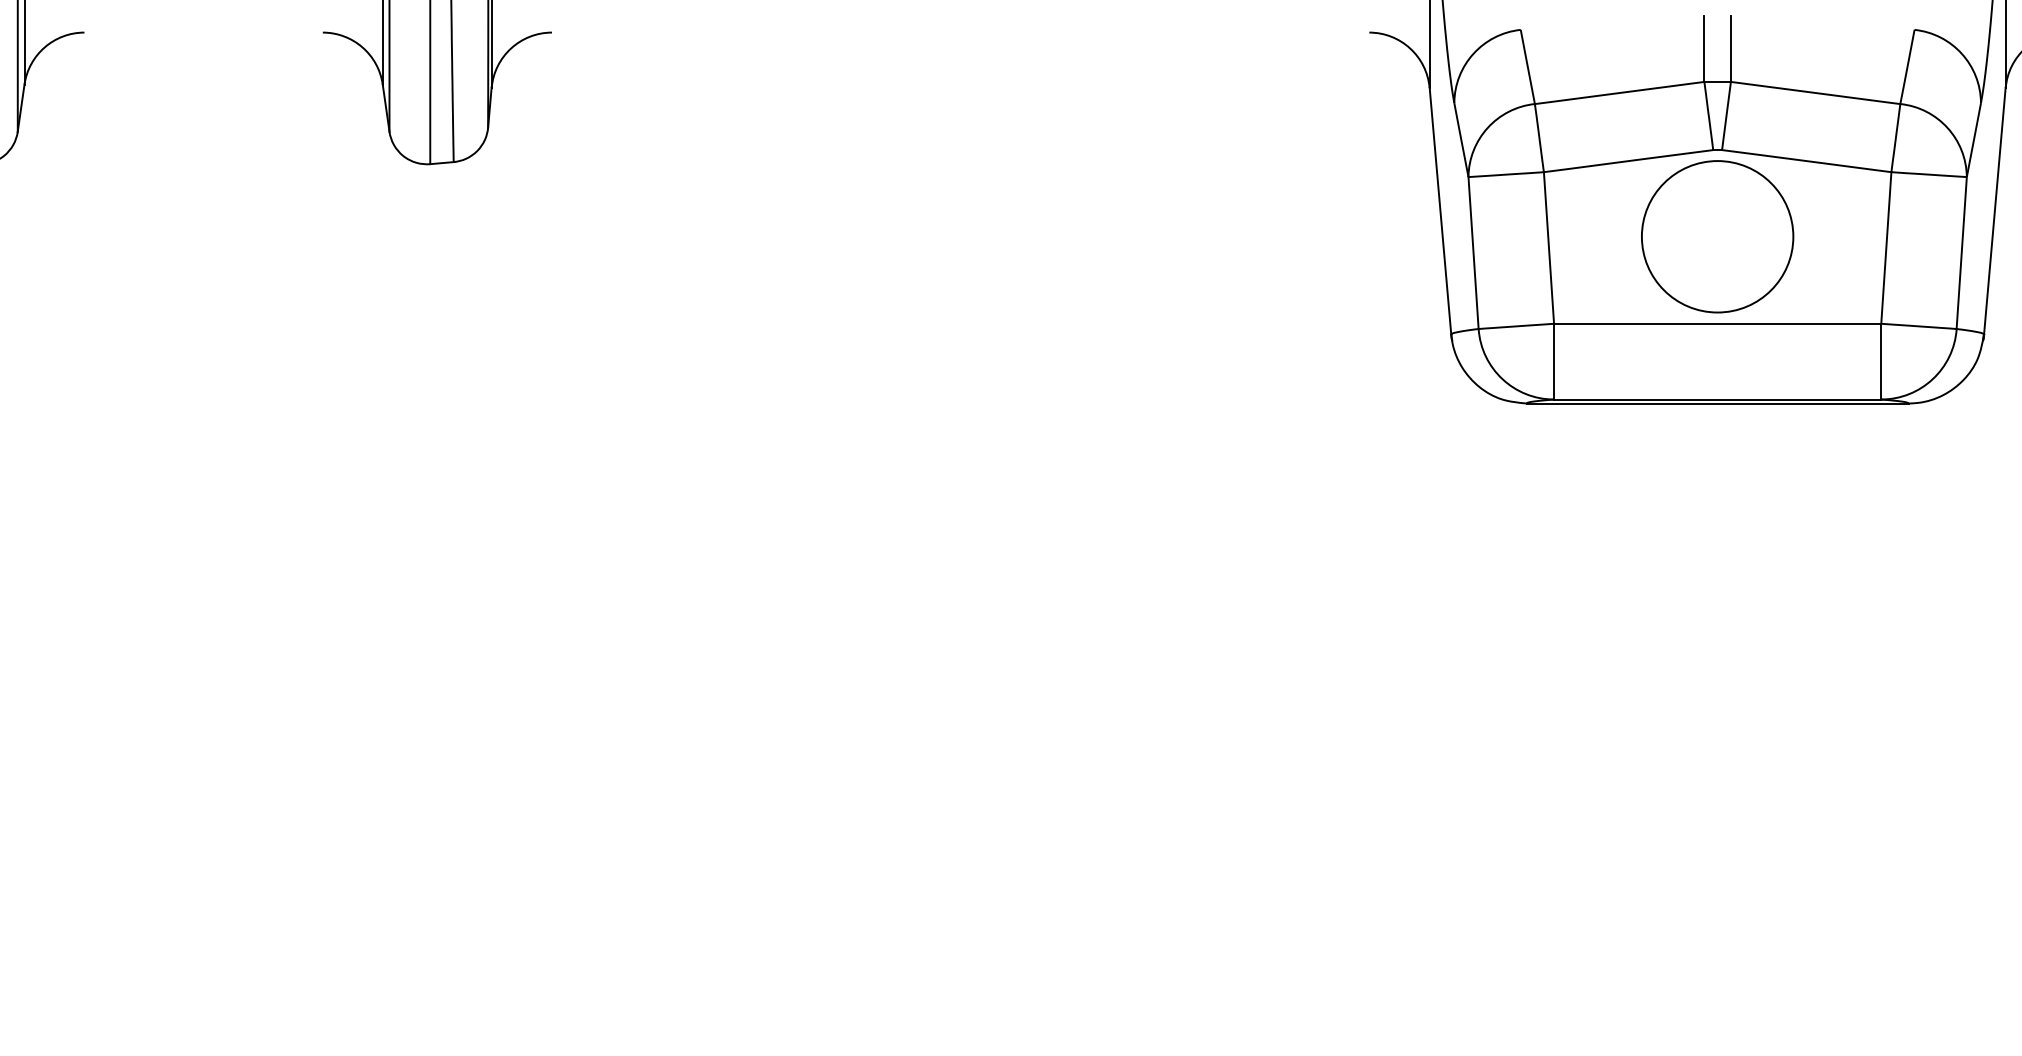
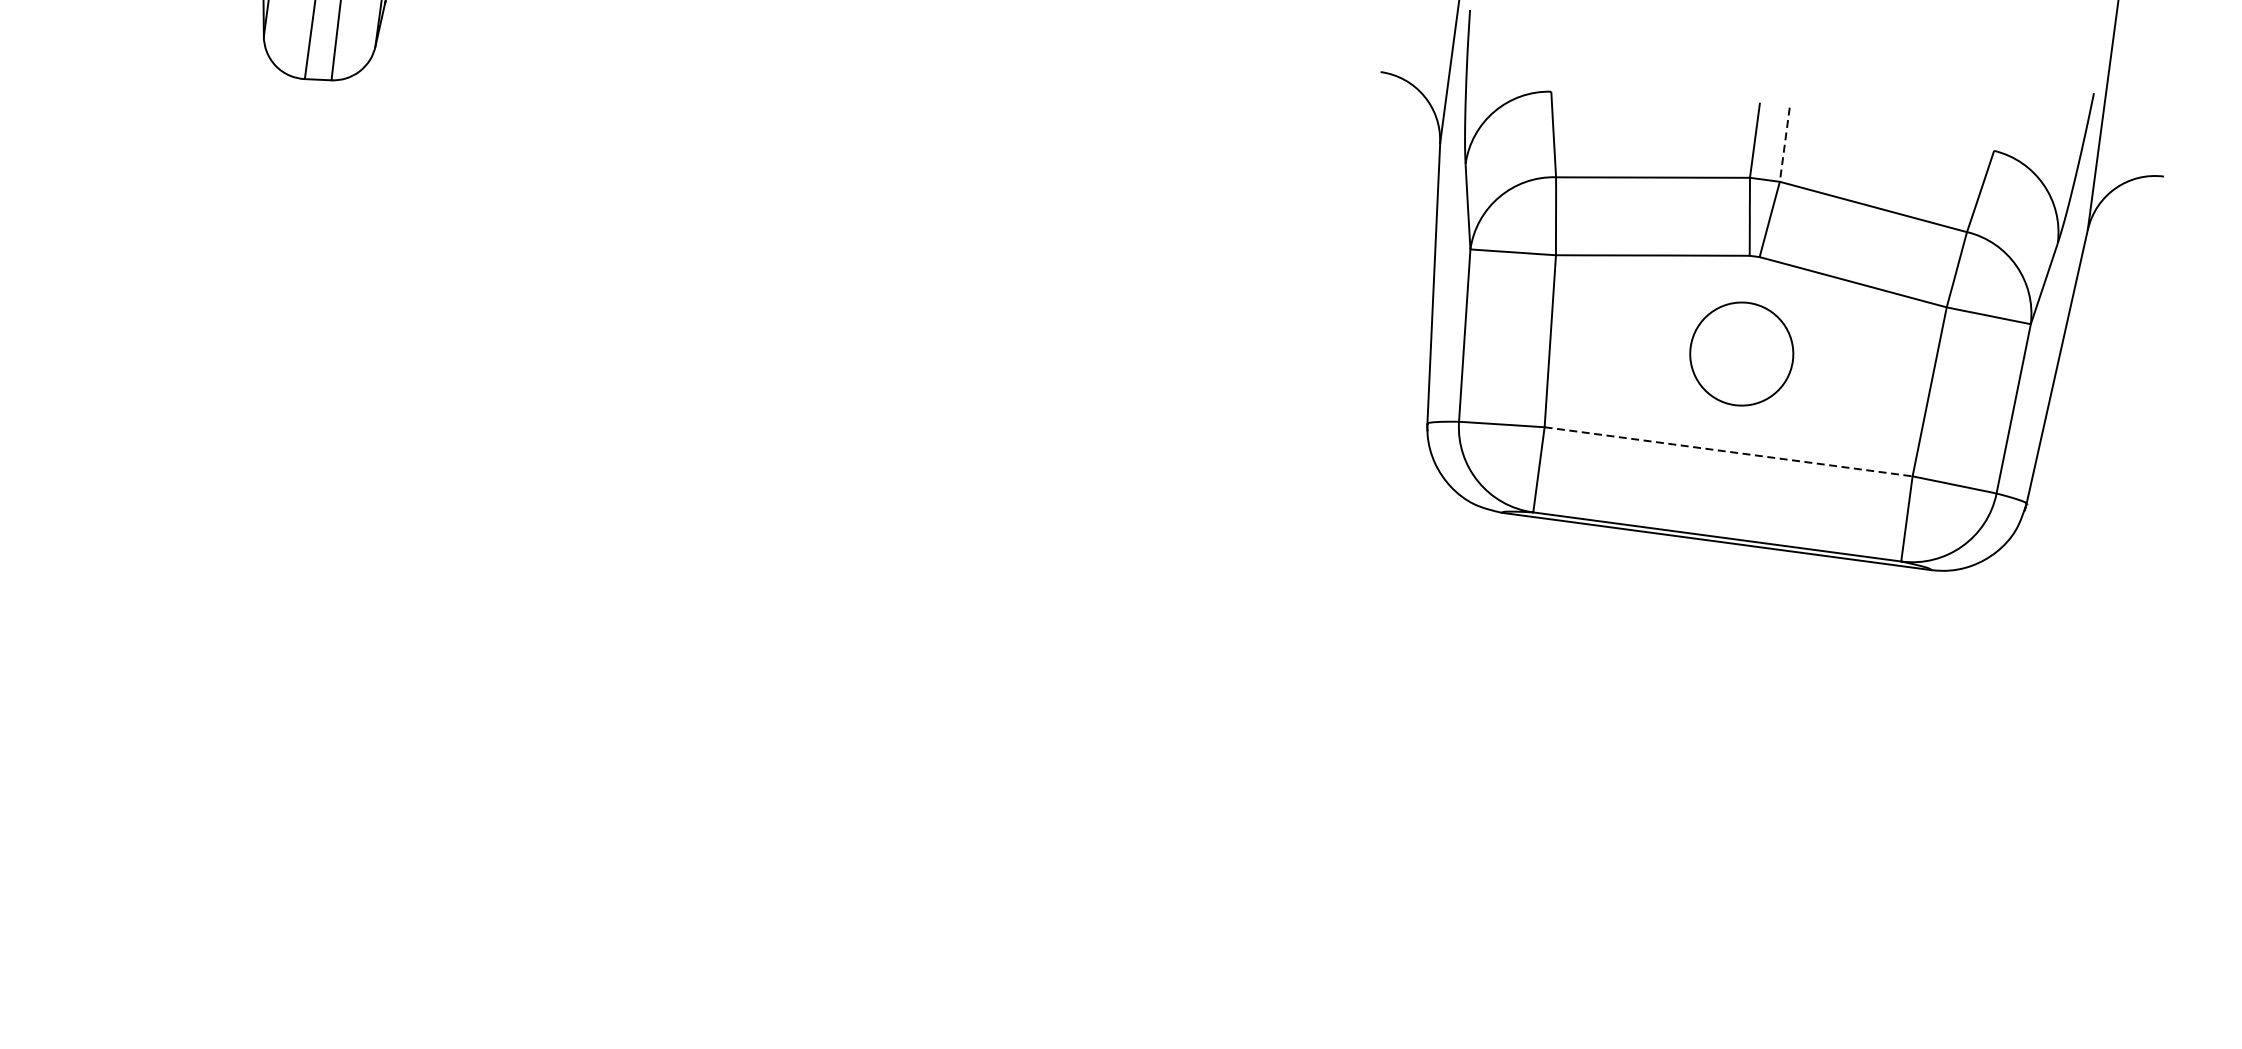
line: (1730, 48) -> (1784, 144), solid -> dashed
circle: (1717, 236) -> (1741, 353), size x0.6
line: (1717, 323) -> (1728, 451), solid -> dashed

